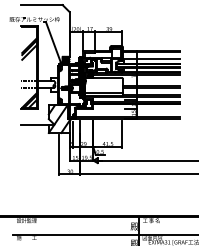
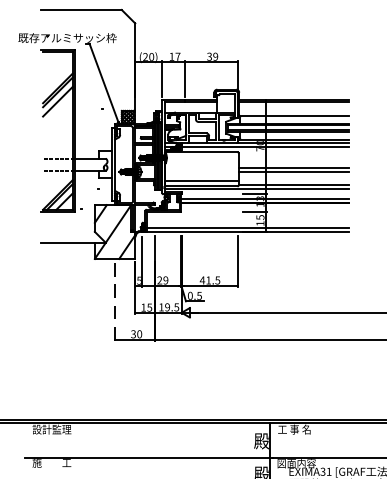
line: (59, 155) -> (115, 302), solid -> dashed

